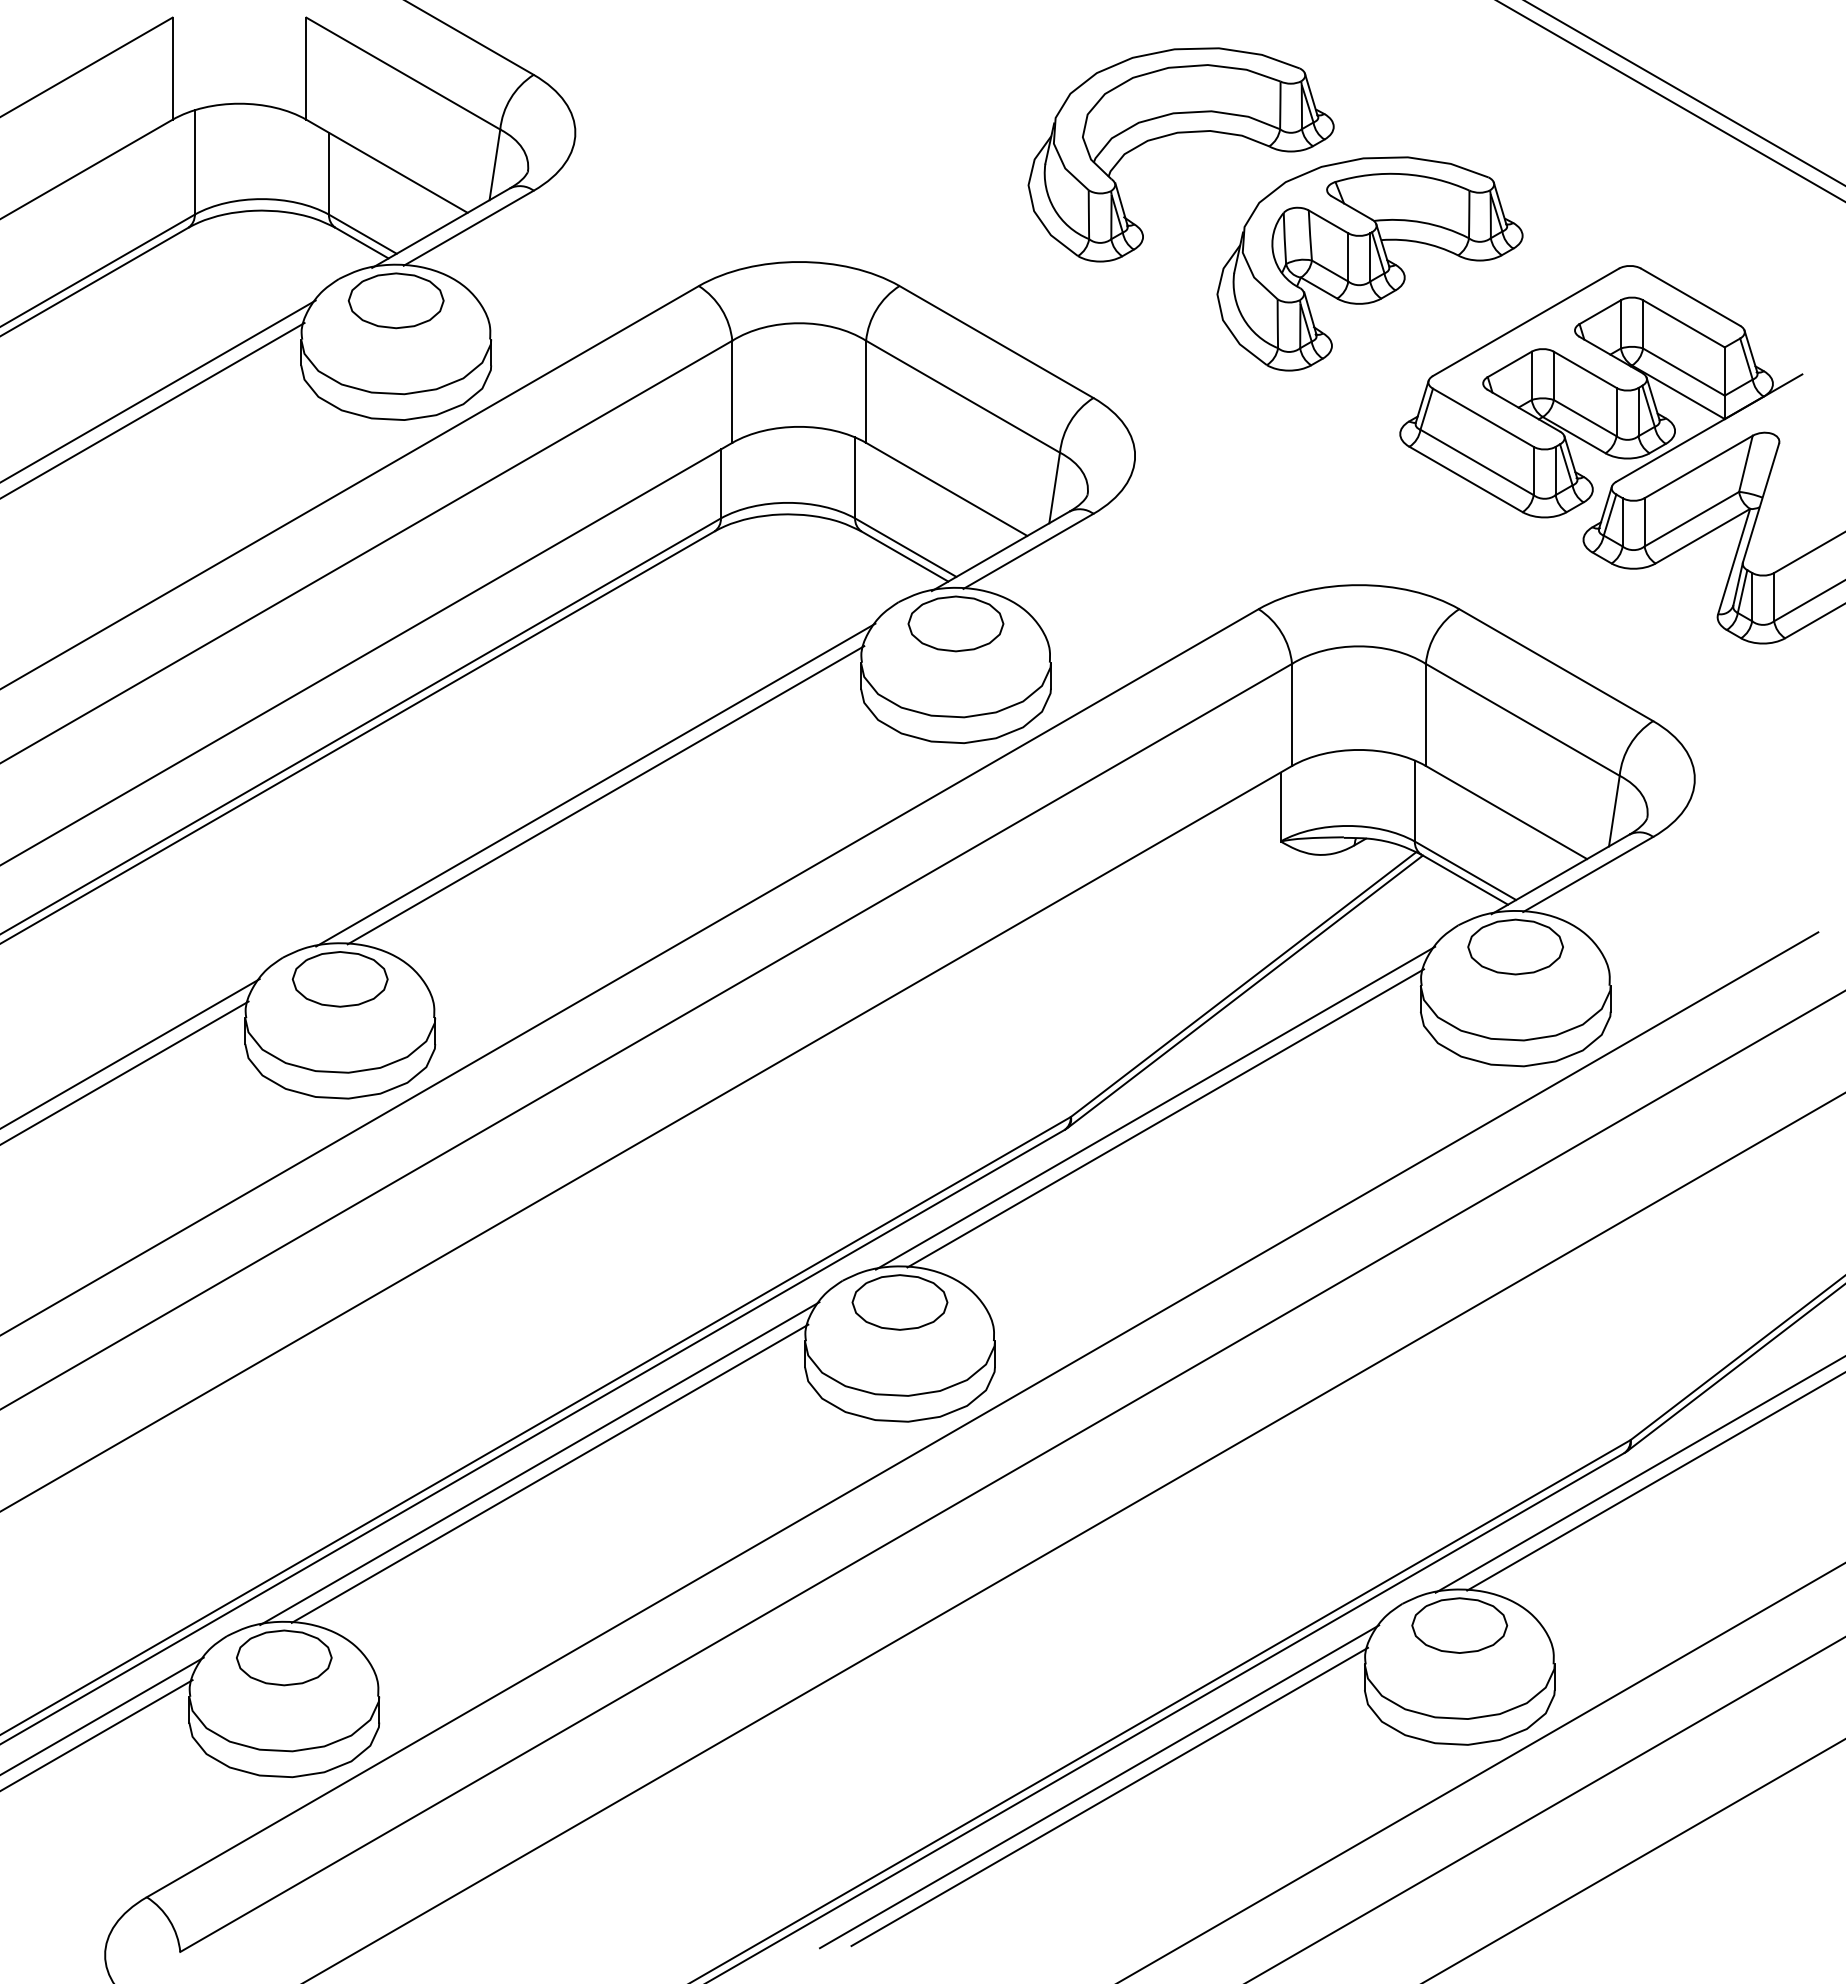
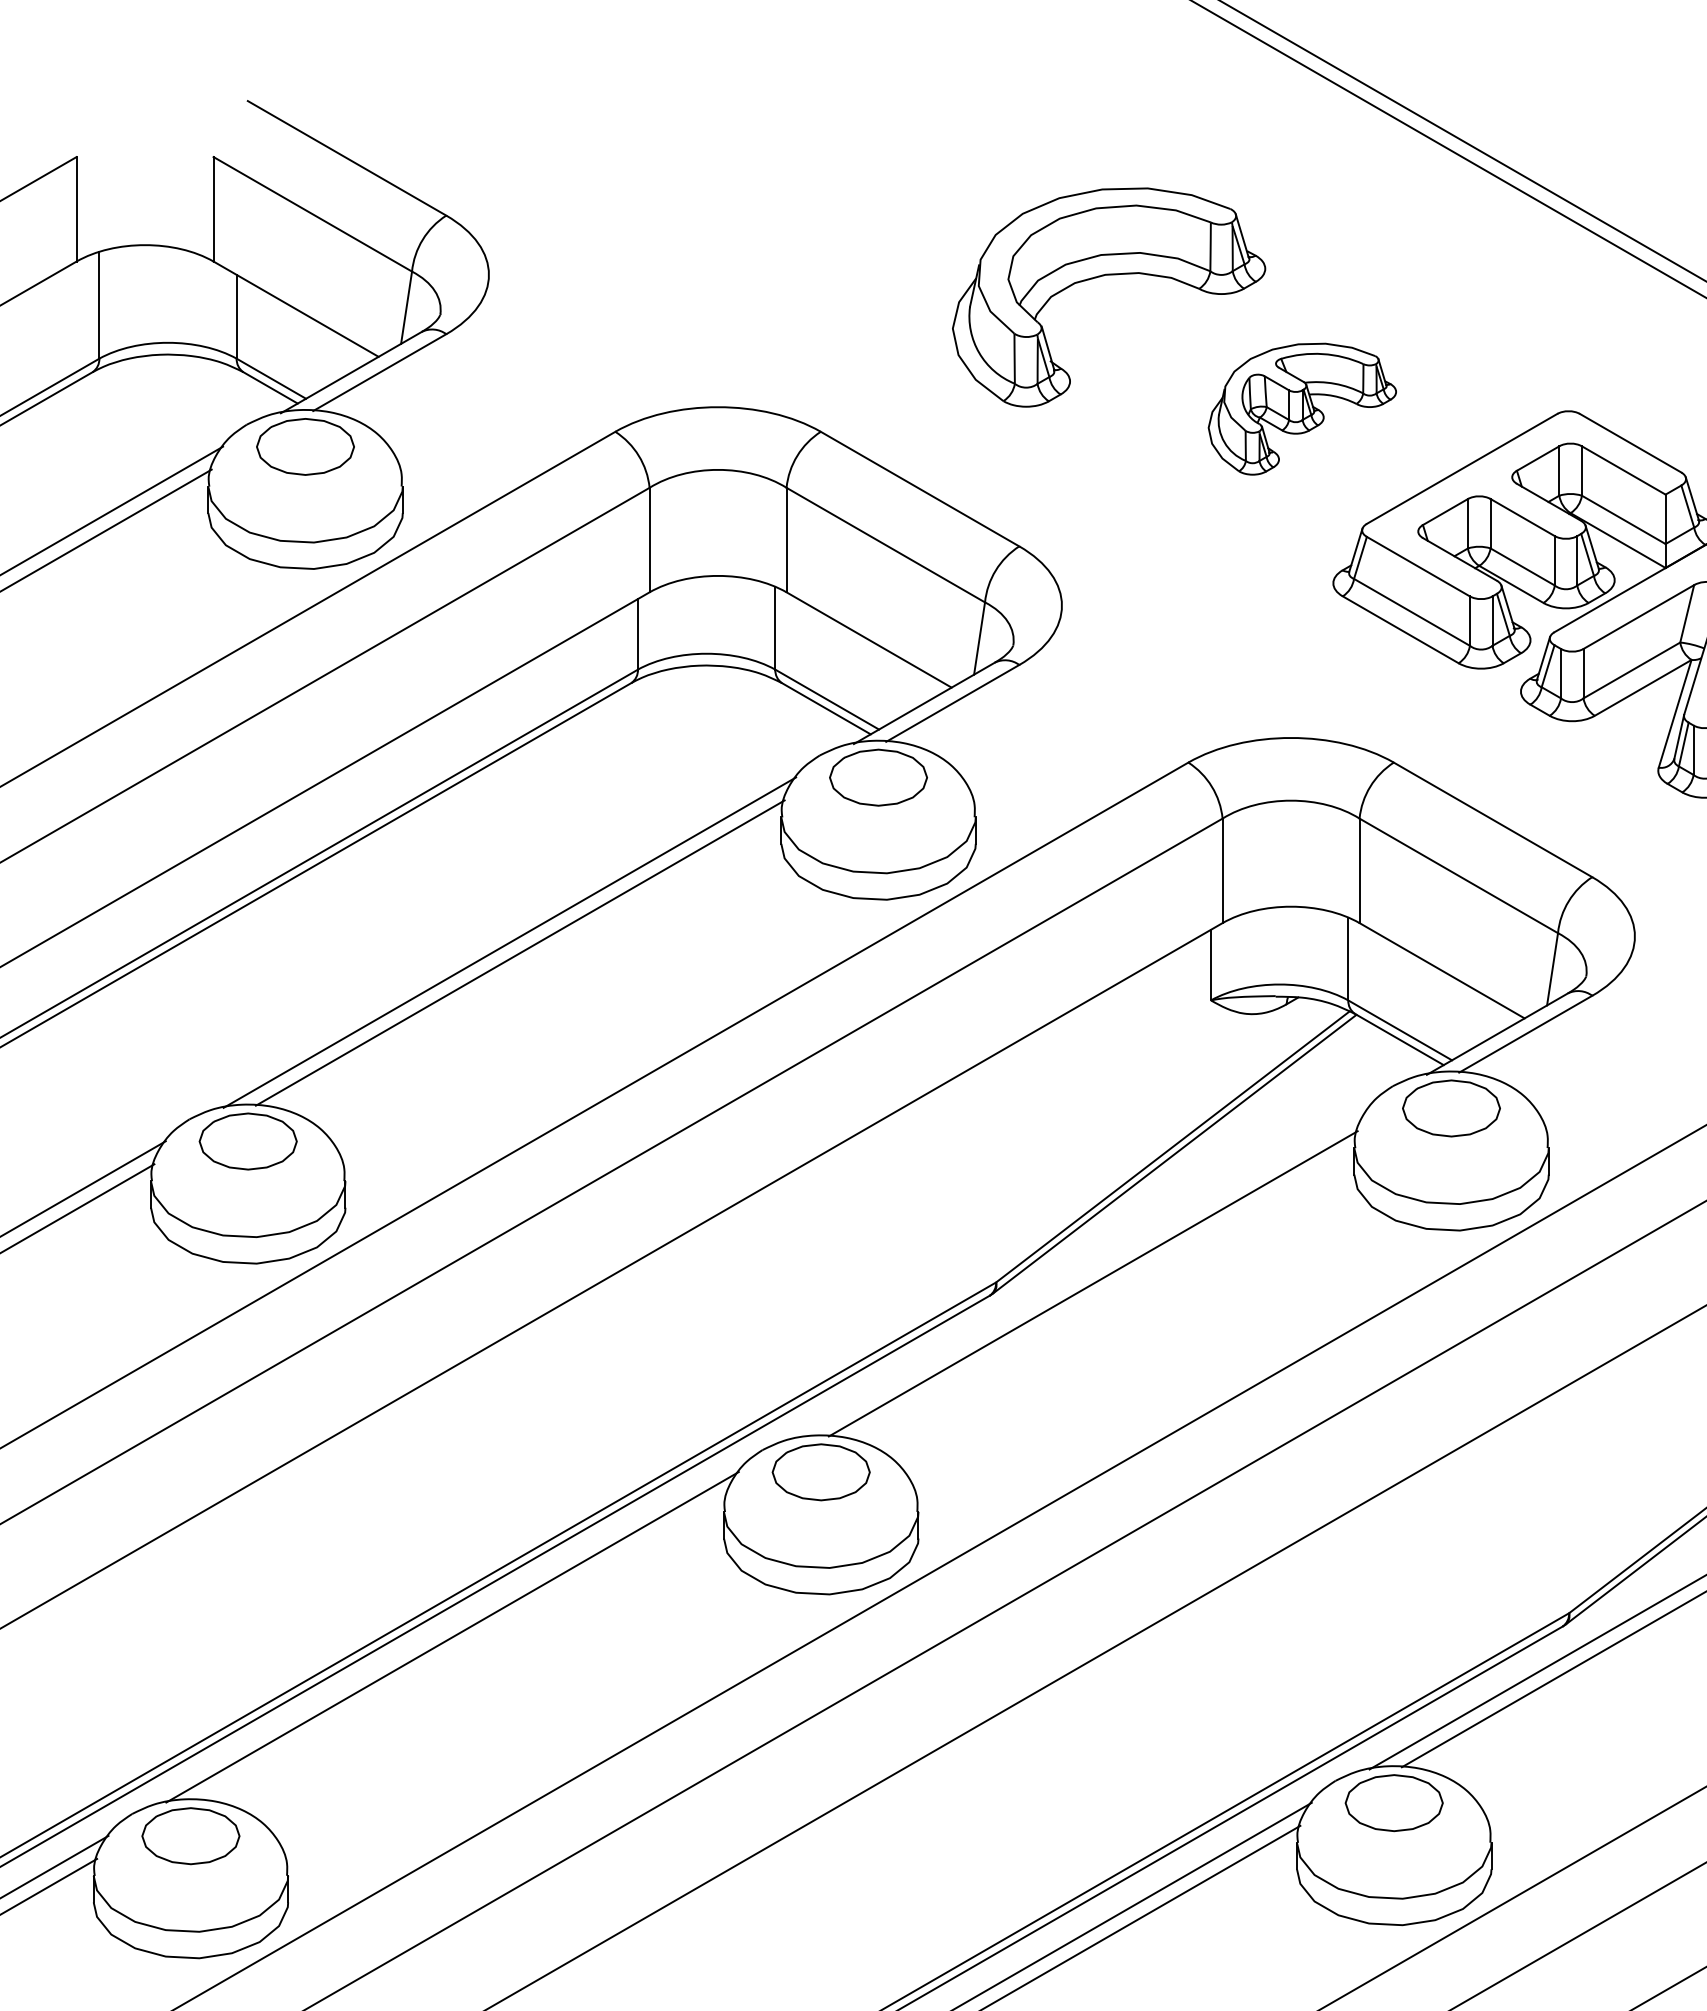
part: (1369, 263) -> (1301, 408), size x0.6
line: (1155, 1107) -> (1082, 1272), removed
line: (549, 1473) -> (462, 1647), removed

